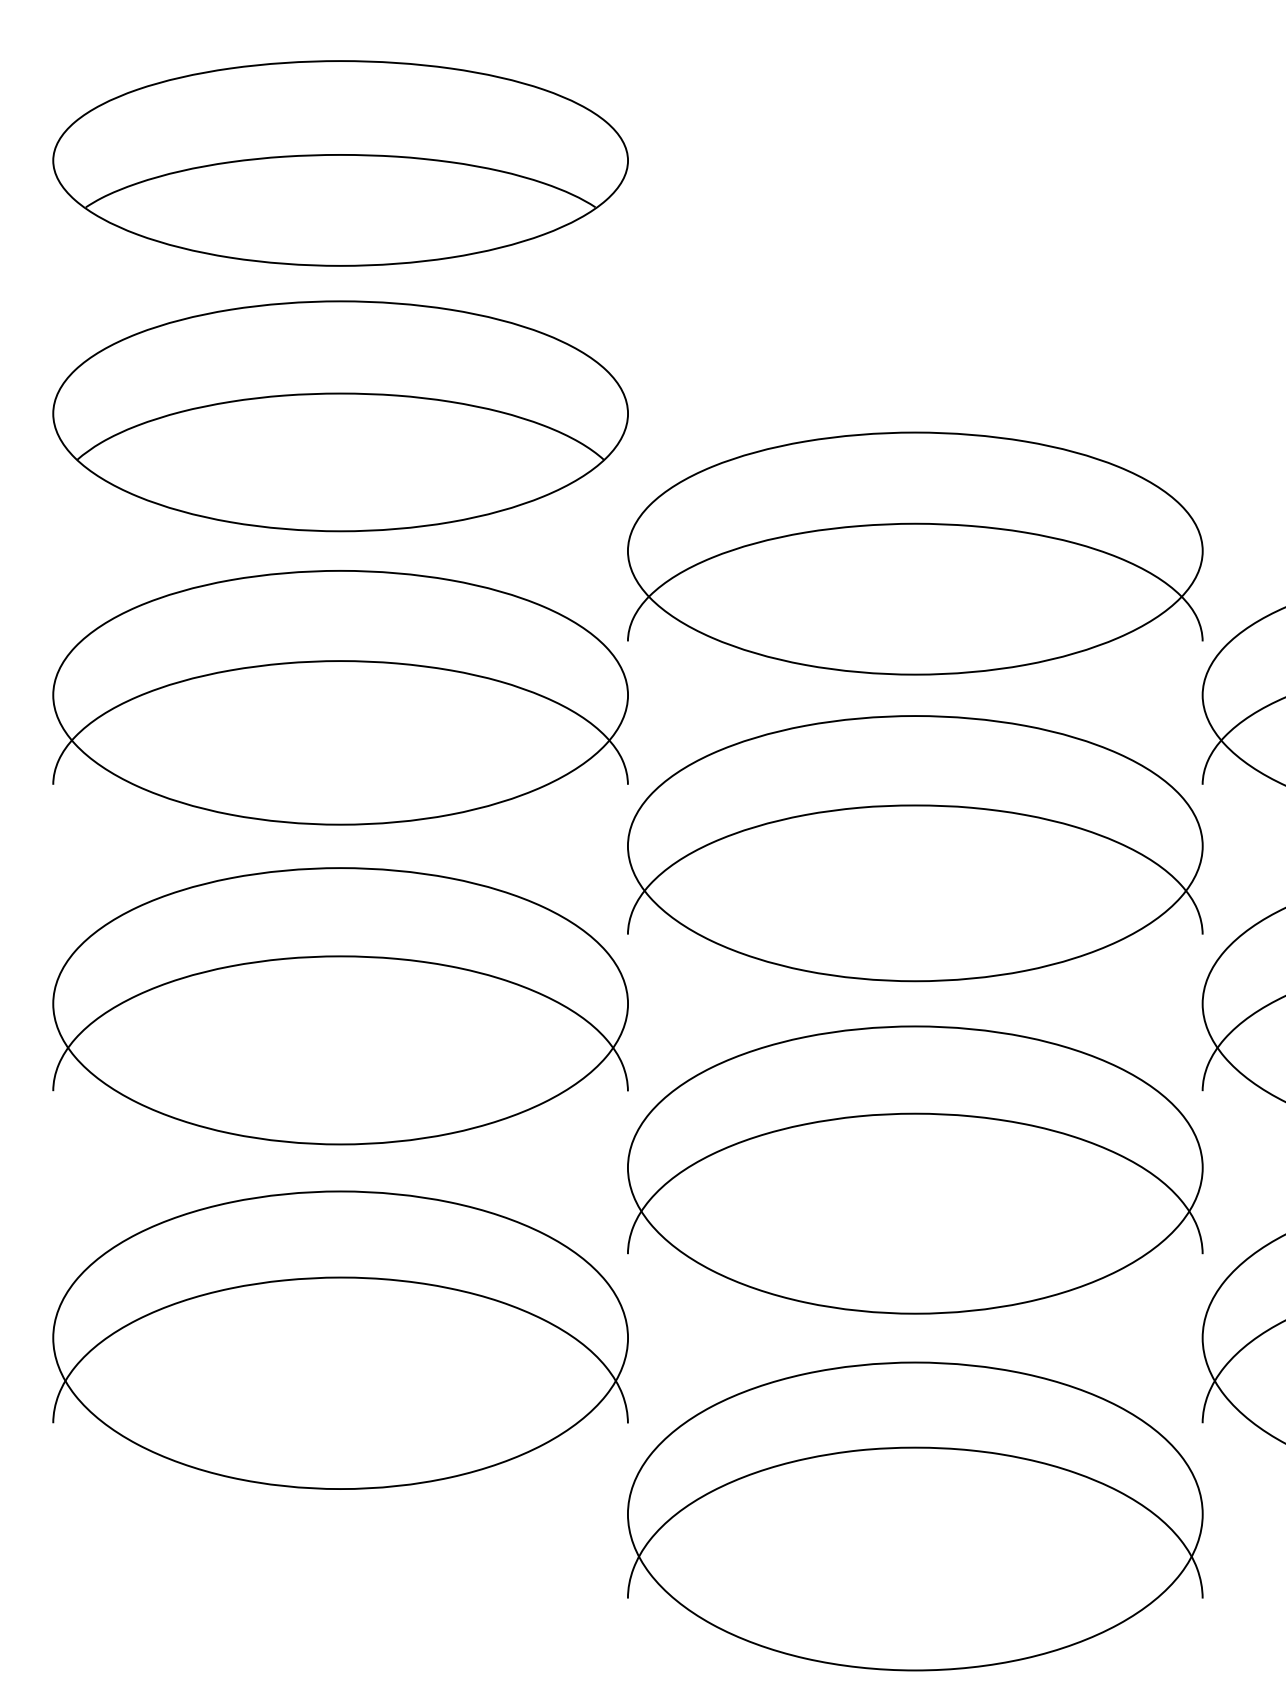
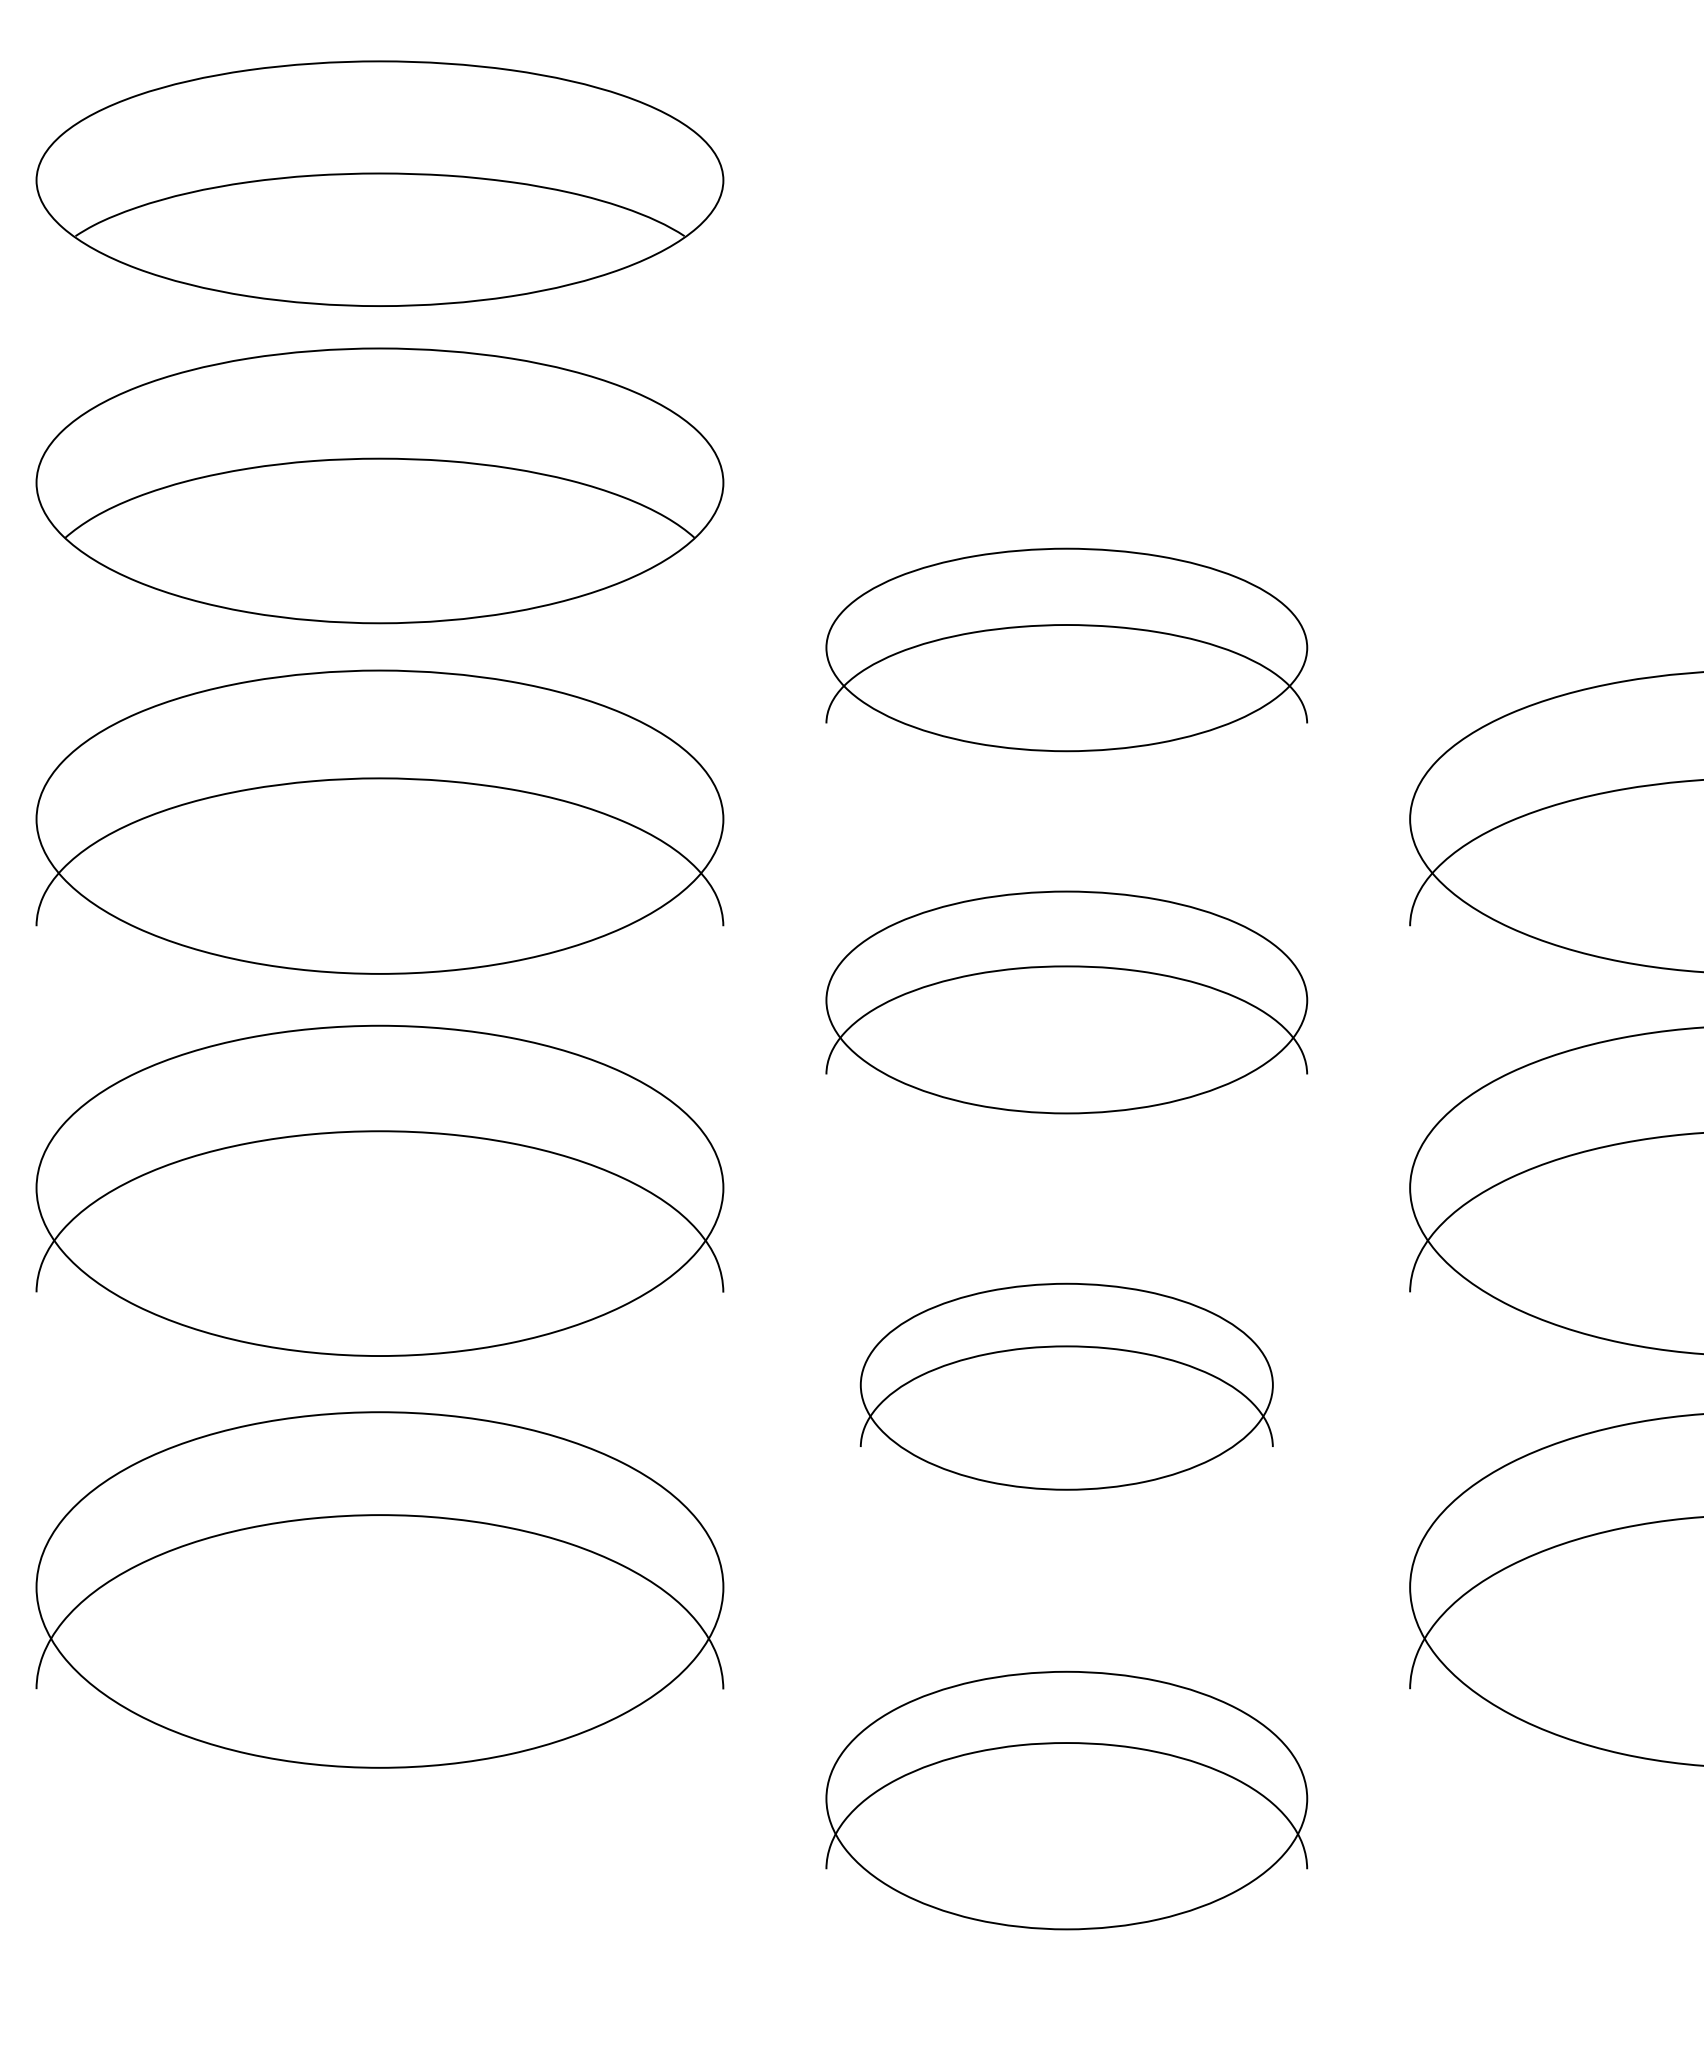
part: (915, 553) -> (1066, 649), size x0.7
part: (915, 848) -> (1066, 1002), size x0.7
part: (915, 1169) -> (1066, 1386), size x0.6
part: (915, 1516) -> (1066, 1800), size x0.7

